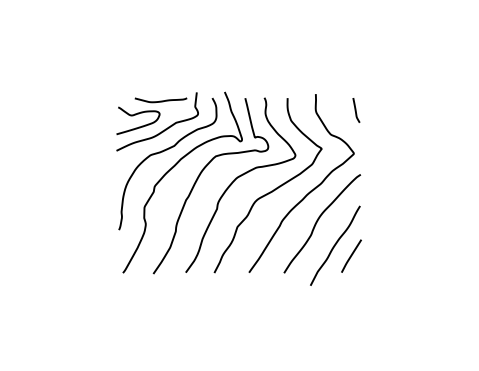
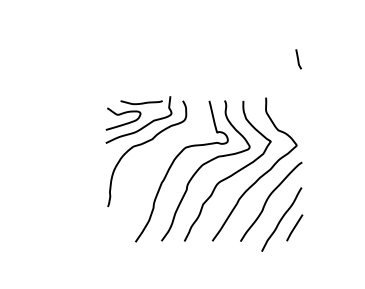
curve: (356, 110) -> (298, 59), moved
curve: (173, 168) -> (151, 157), removed

